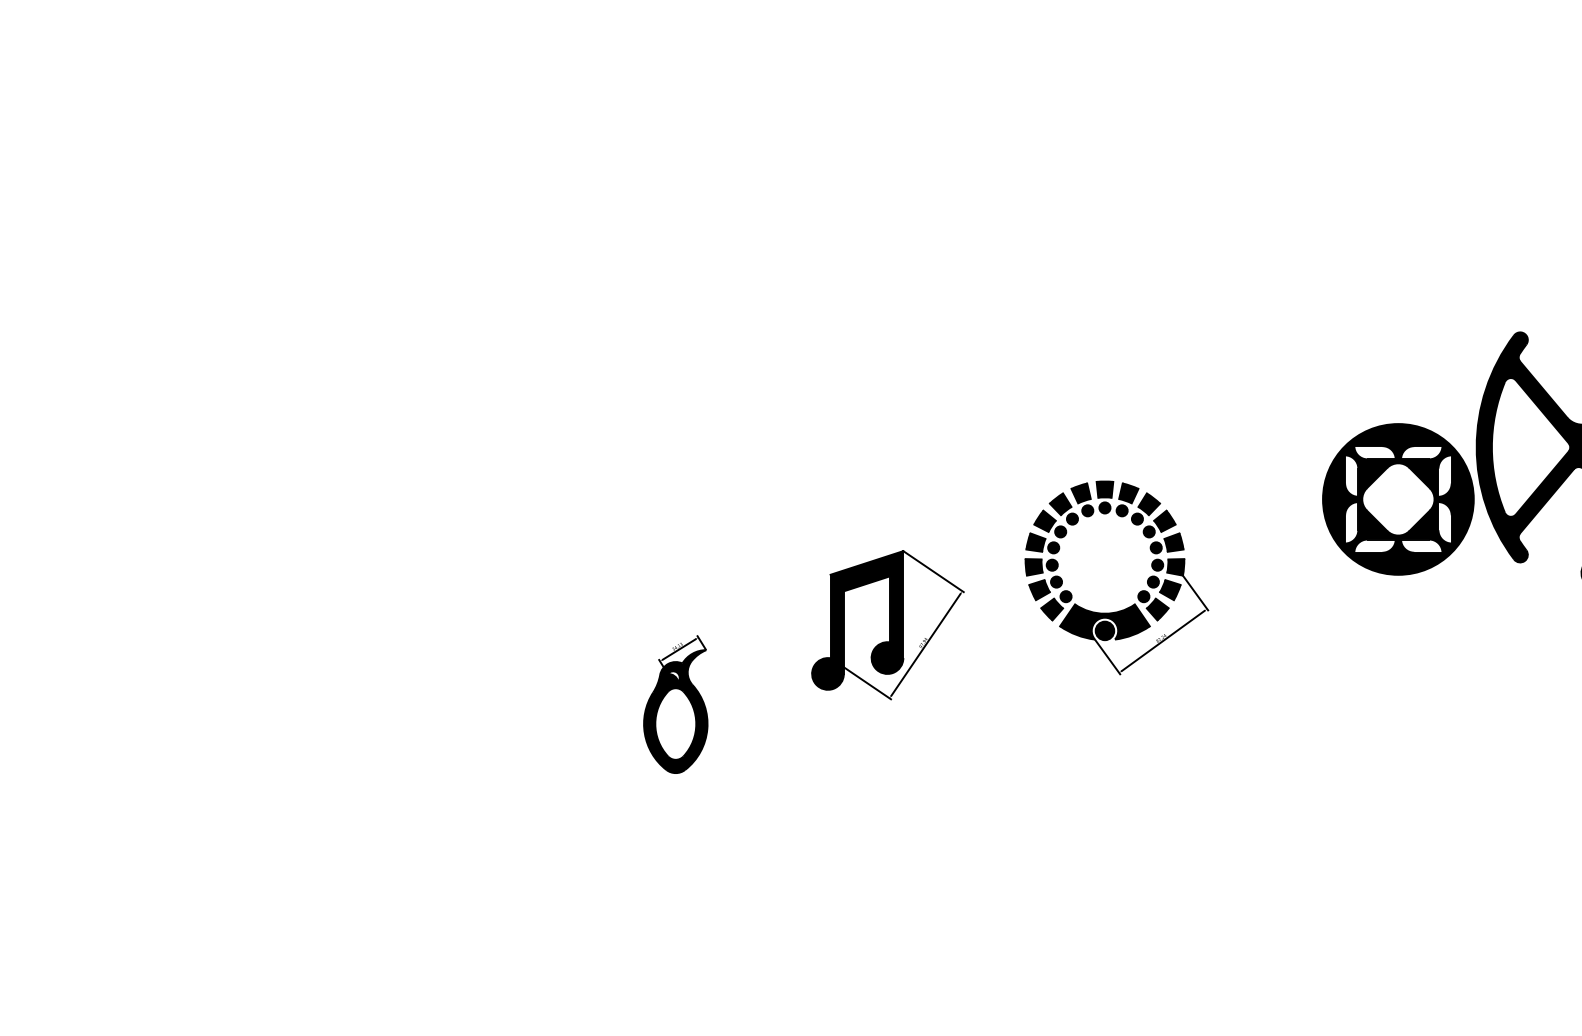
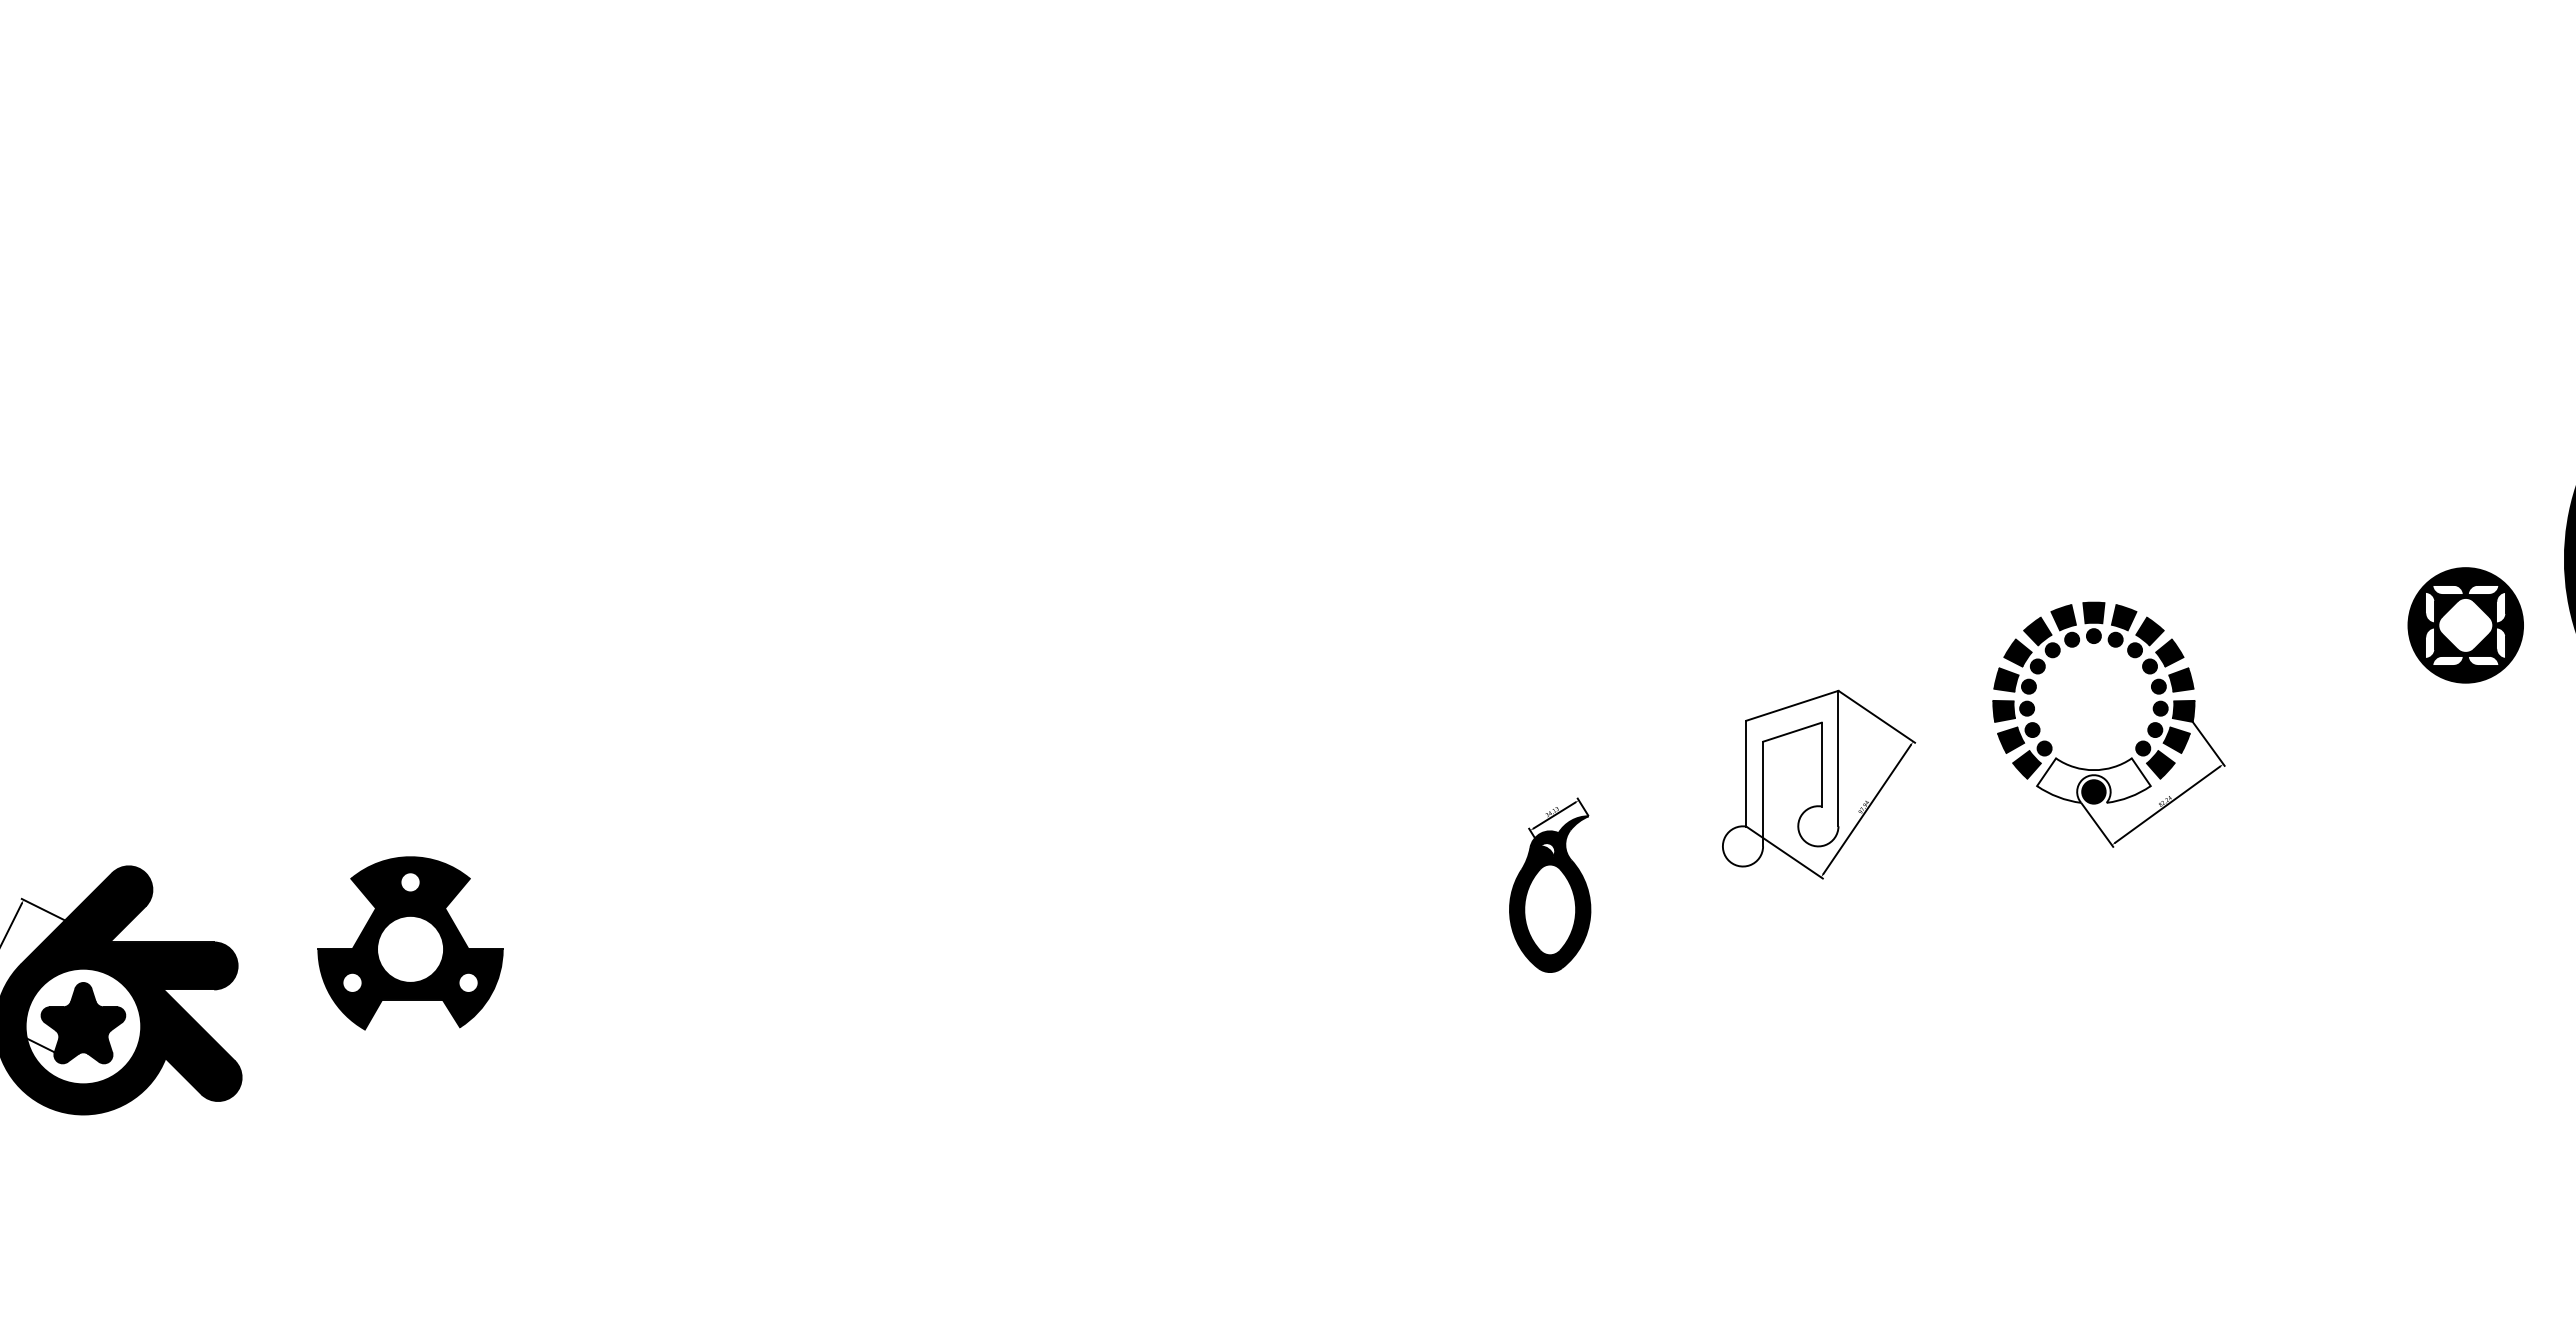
part: (1398, 499) -> (2465, 625), size x0.6
fill: (857, 620) -> (1780, 778), removed
fill: (1104, 621) -> (2093, 780), removed

